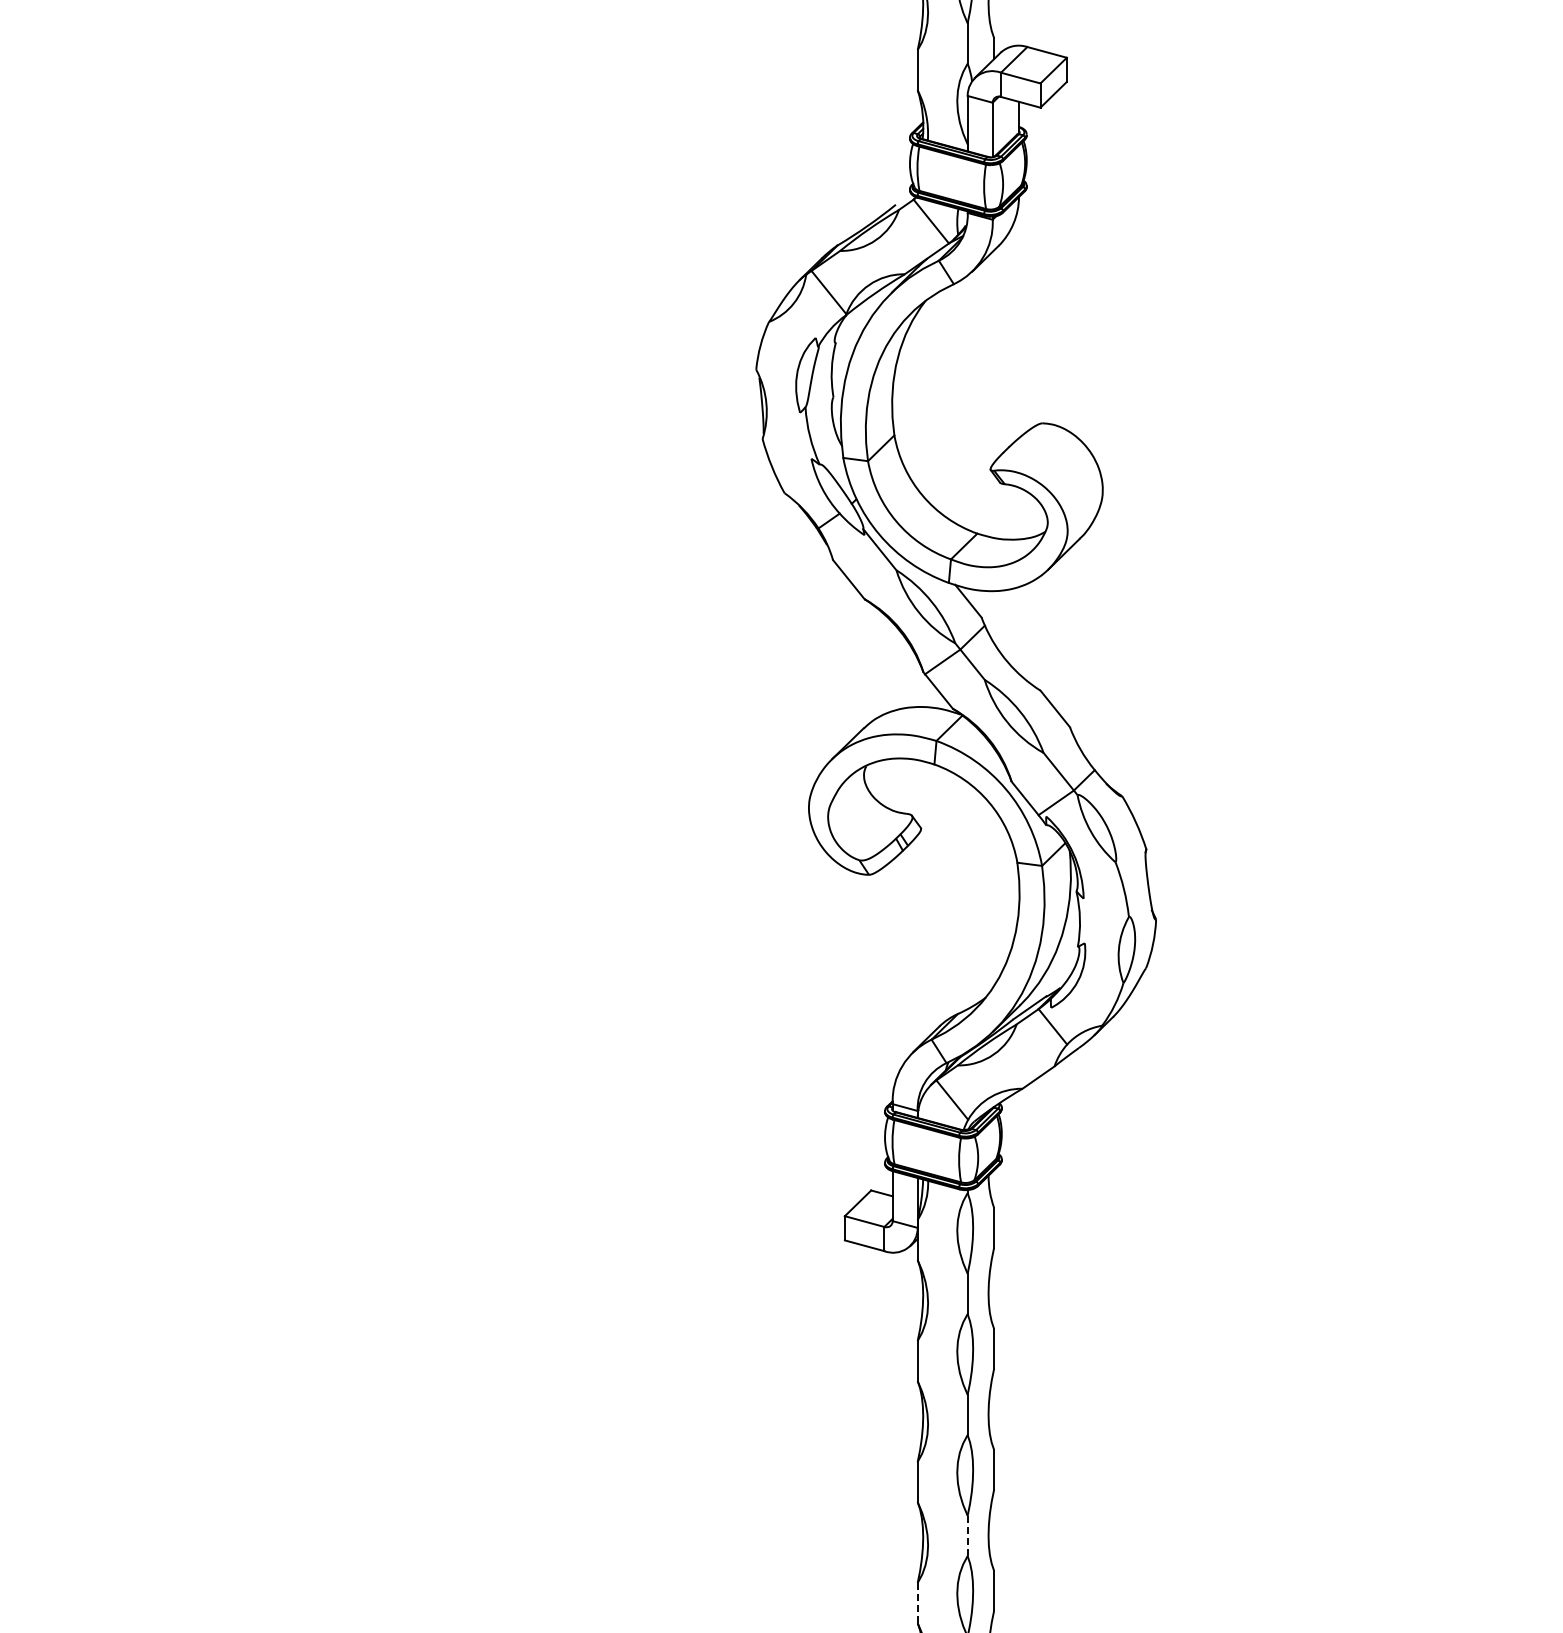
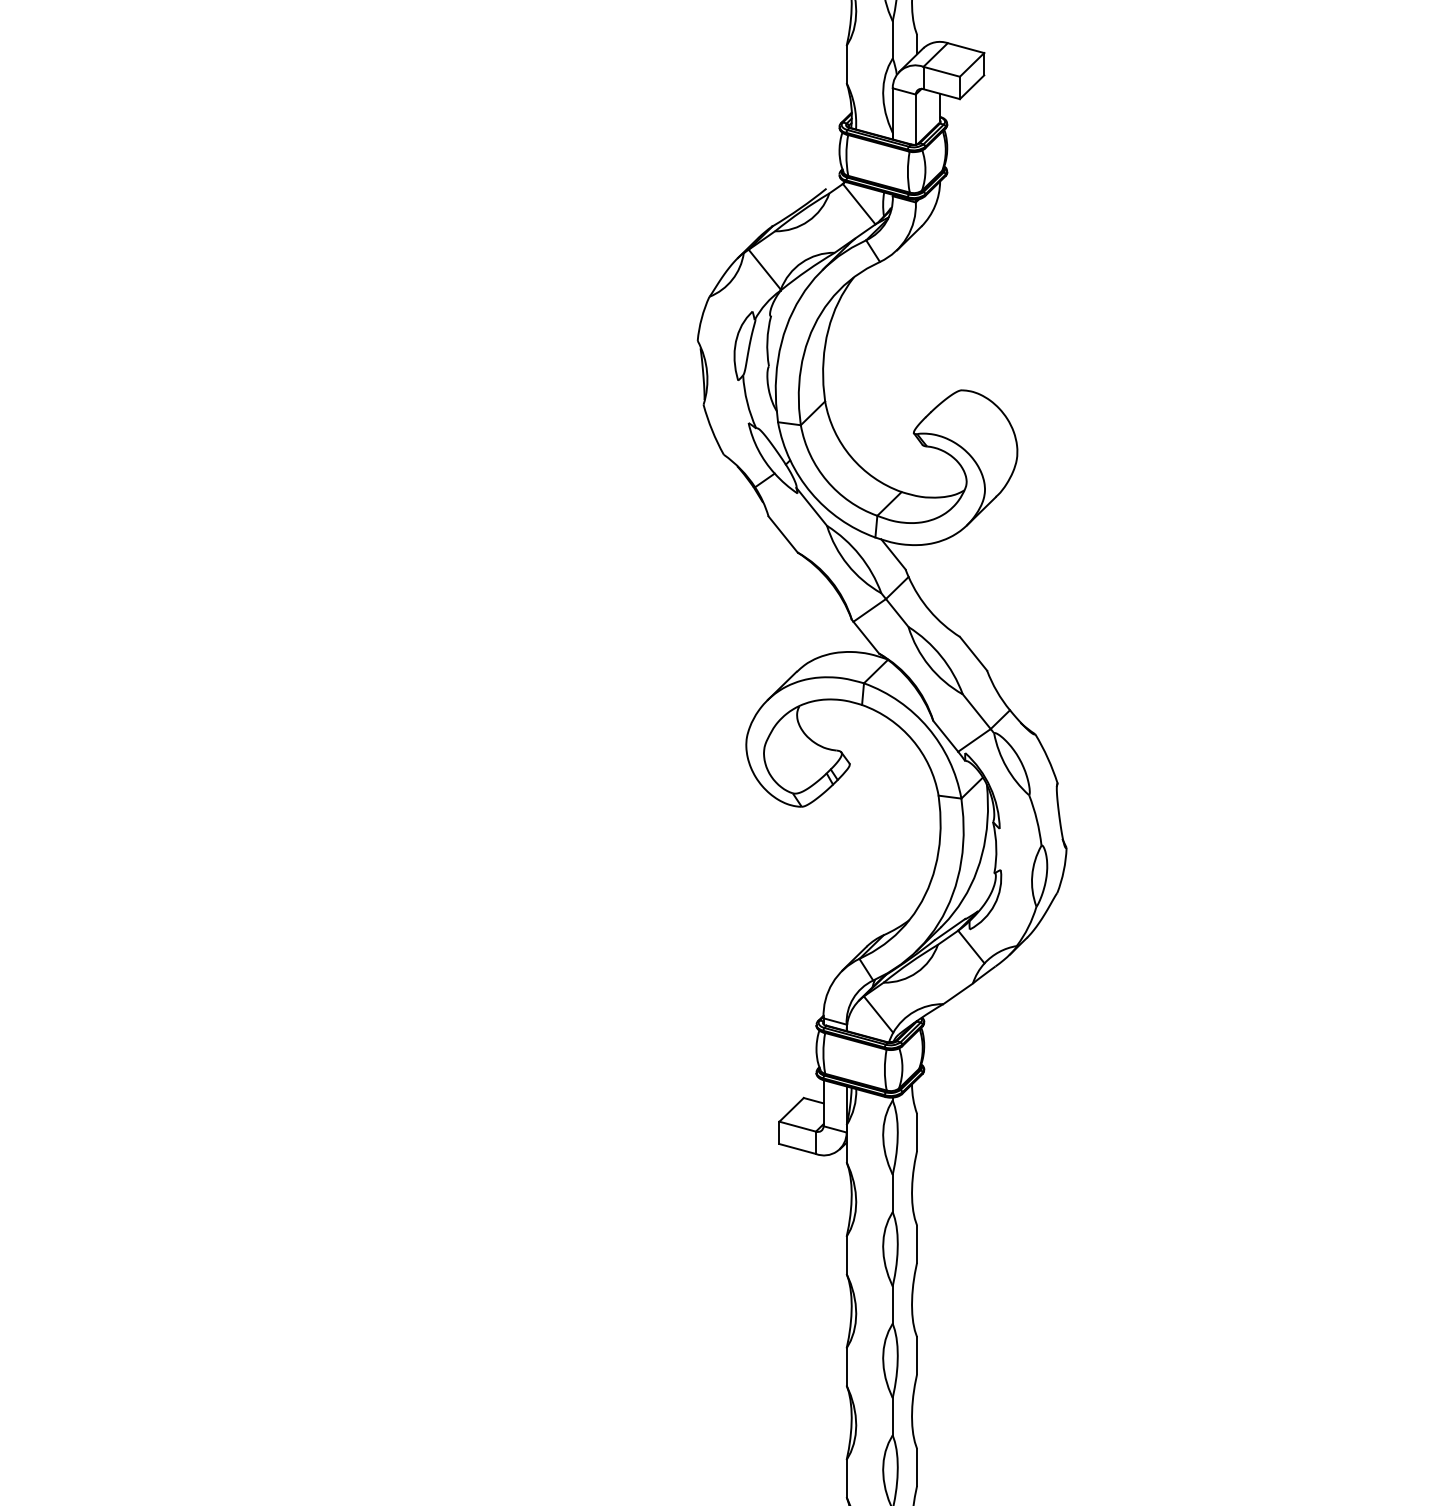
line: (967, 1536) -> (892, 1417), dashed -> solid
line: (917, 1603) -> (846, 1479), dashed -> solid

